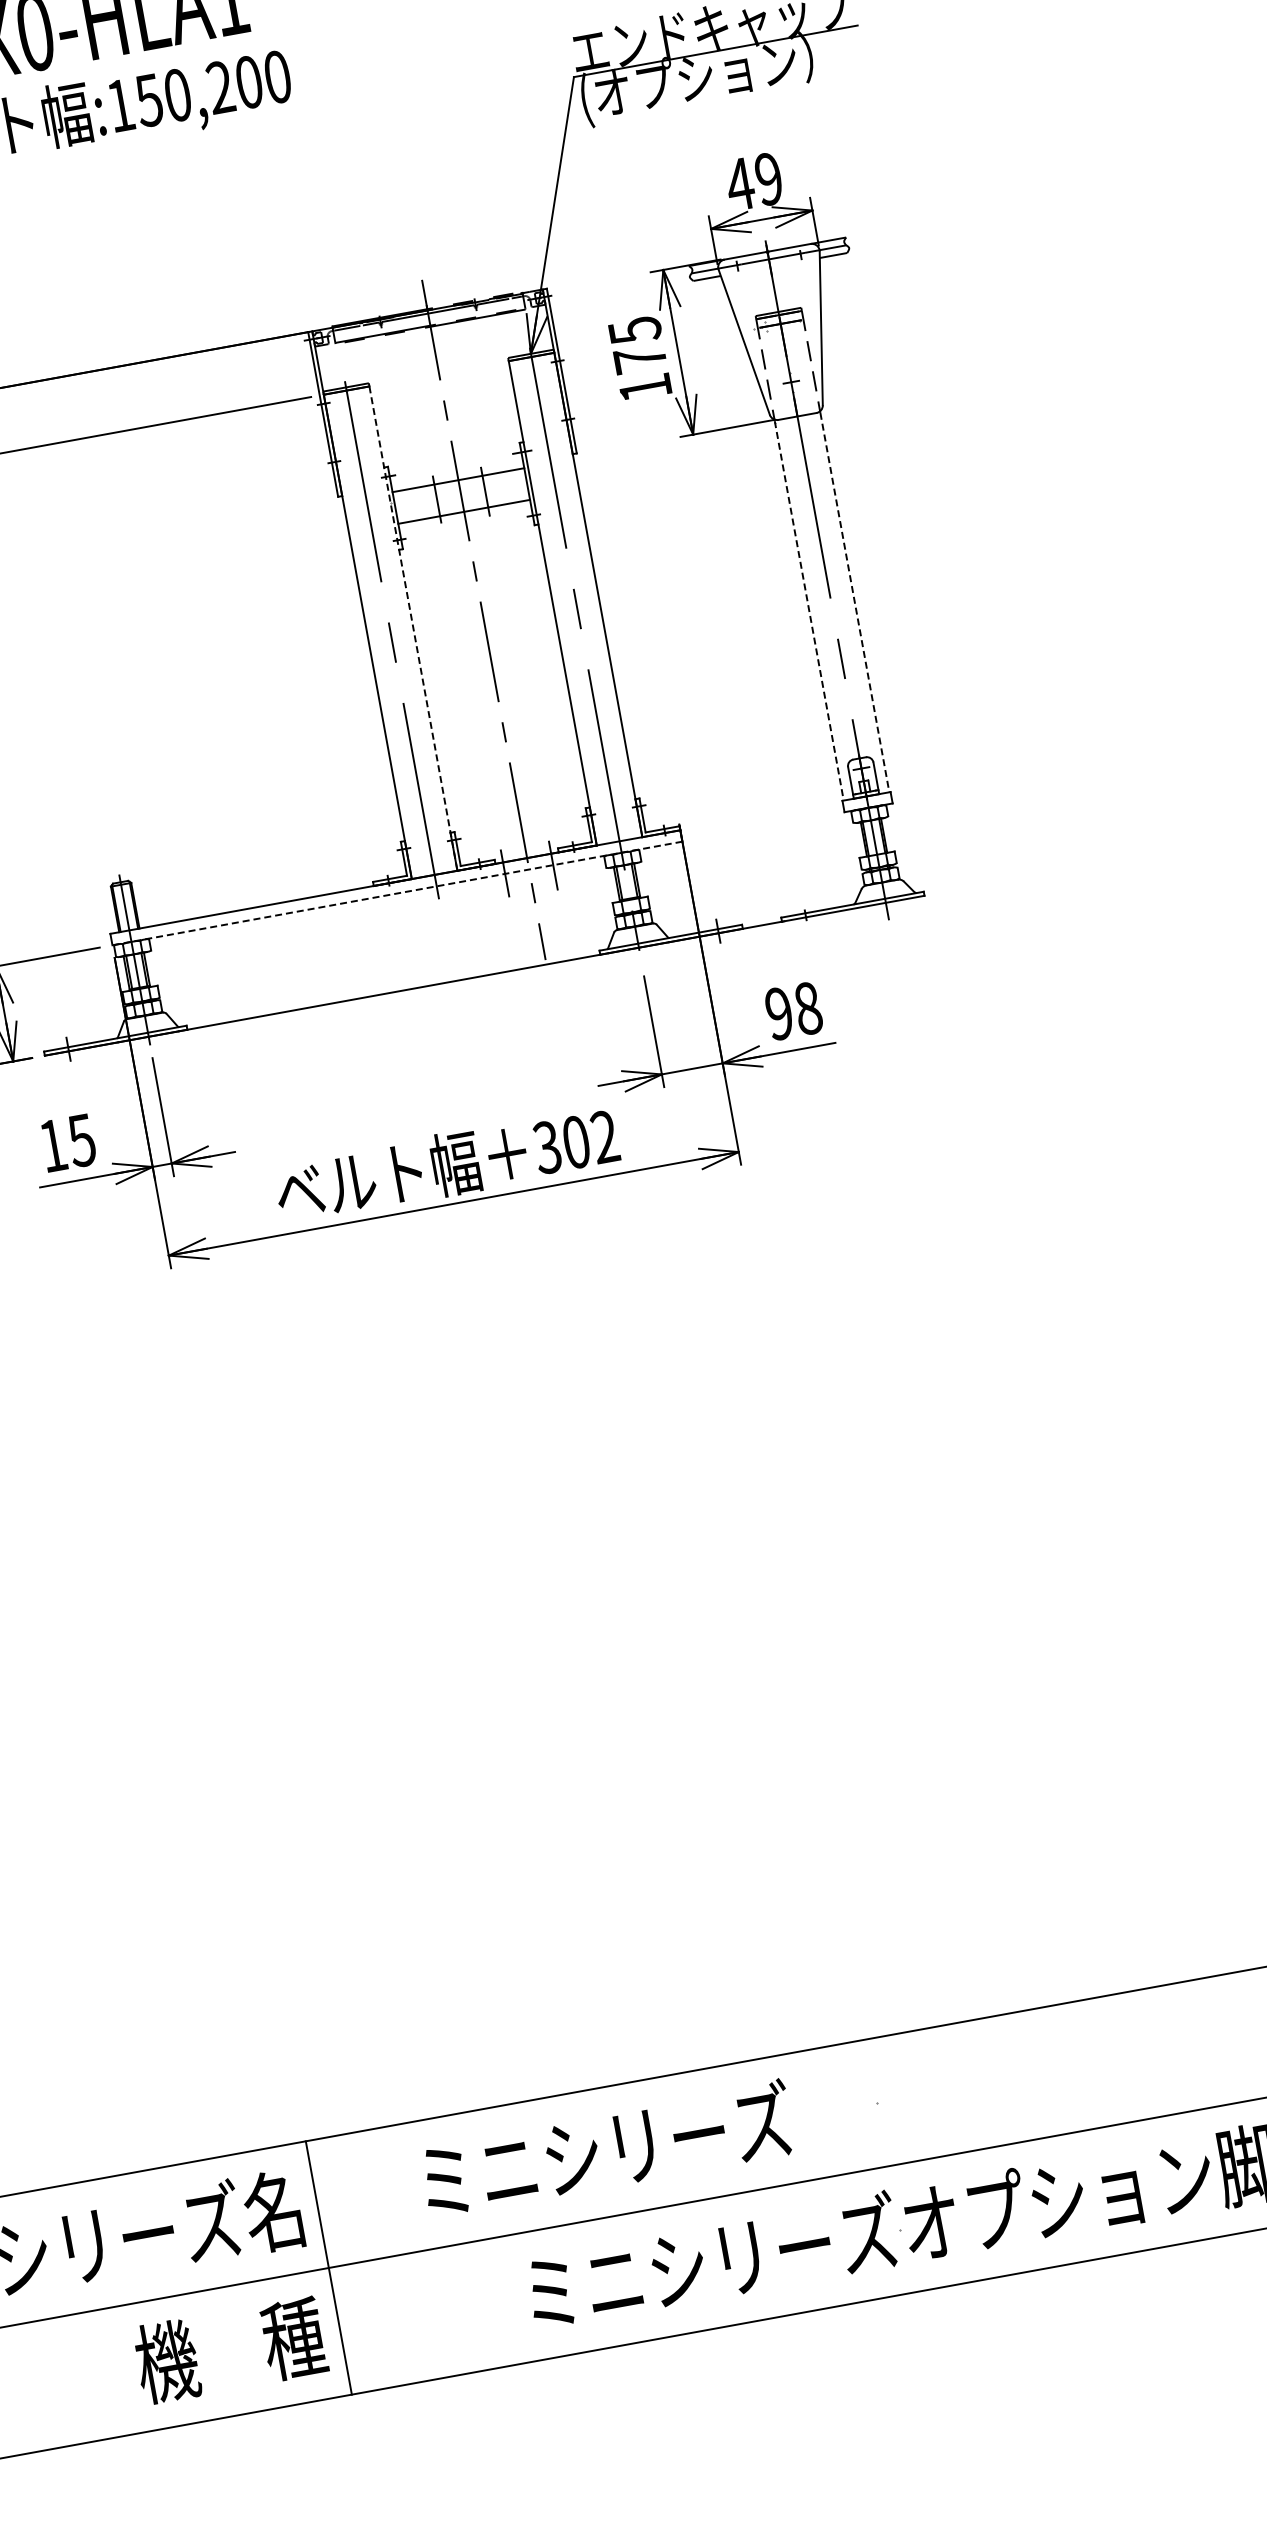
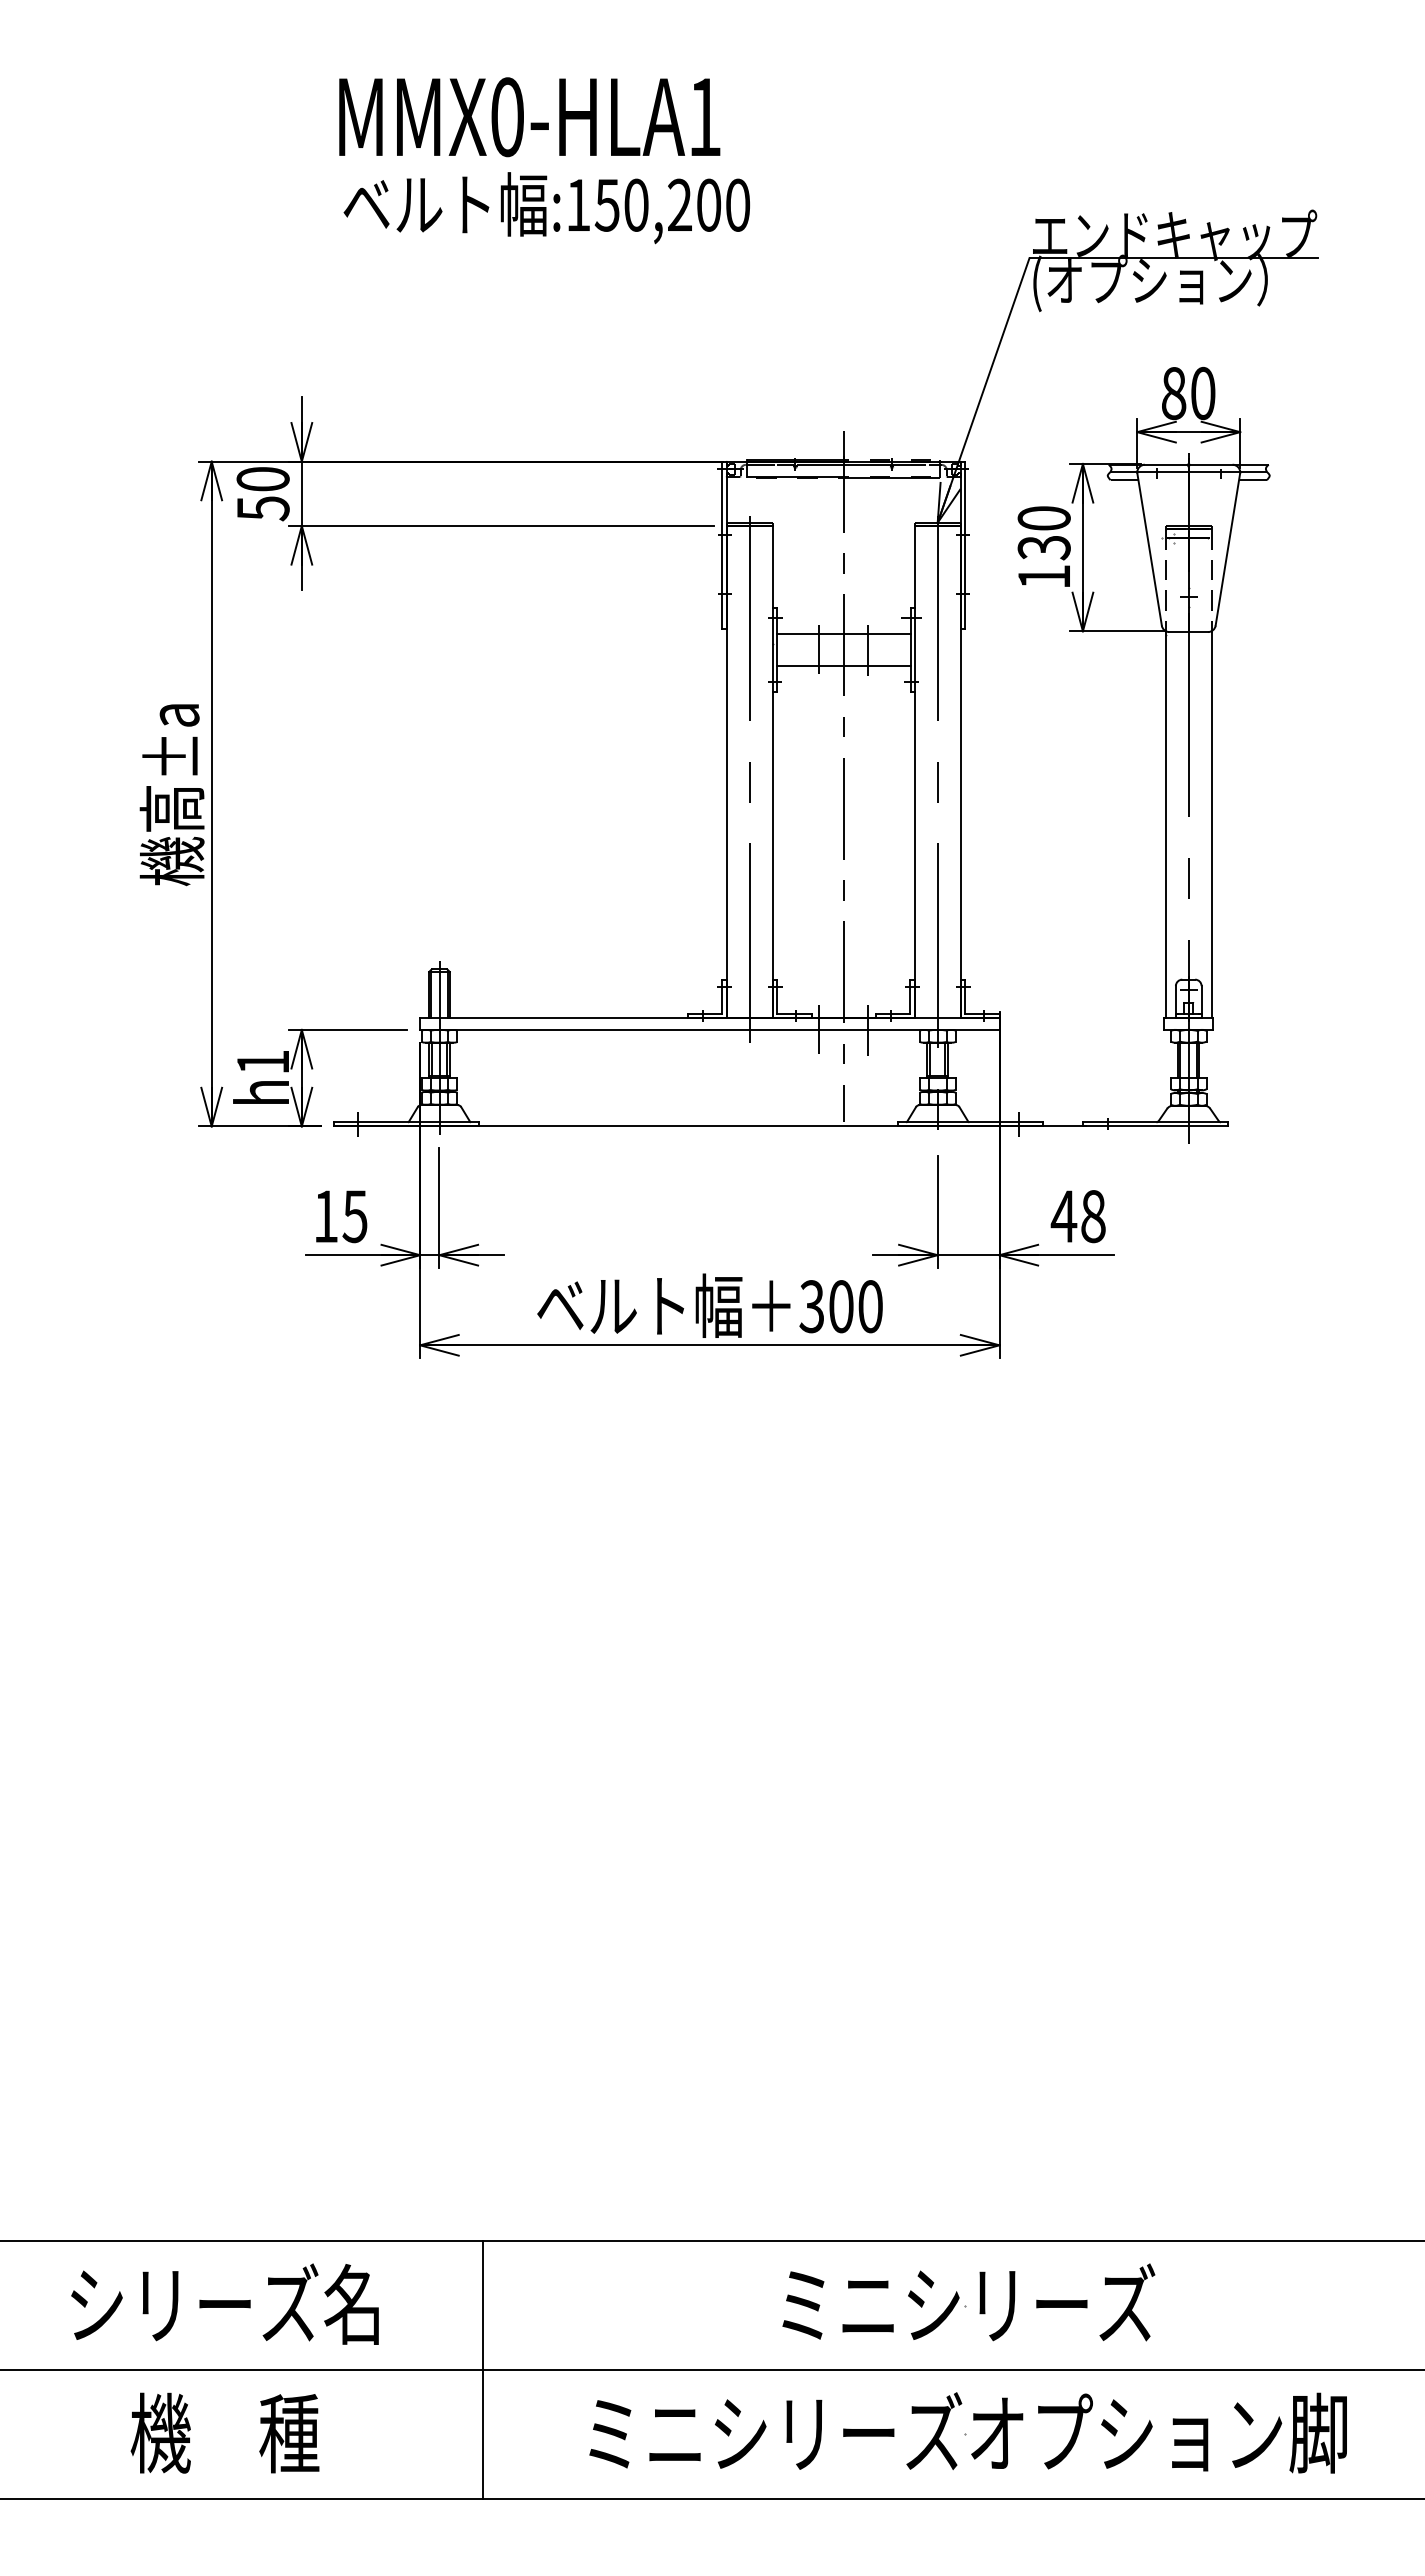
text: (753, 181) -> (1187, 393), 49 -> 80
text: (636, 345) -> (1043, 533), 175 -> 130
line: (854, 602) -> (1211, 825), dashed -> solid
line: (809, 610) -> (1165, 825), dashed -> solid
line: (413, 629) -> (772, 772), dashed -> solid
line: (397, 893) -> (709, 1029), dashed -> solid
text: (778, 1013) -> (1063, 1216), 98 -> 48
text: (604, 1136) -> (870, 1306), 302 -> 300
text: (606, 2148) -> (968, 2302), moved
line: (328, 2267) -> (482, 2369), moved
text: (229, 2349) -> (224, 2432), moved

